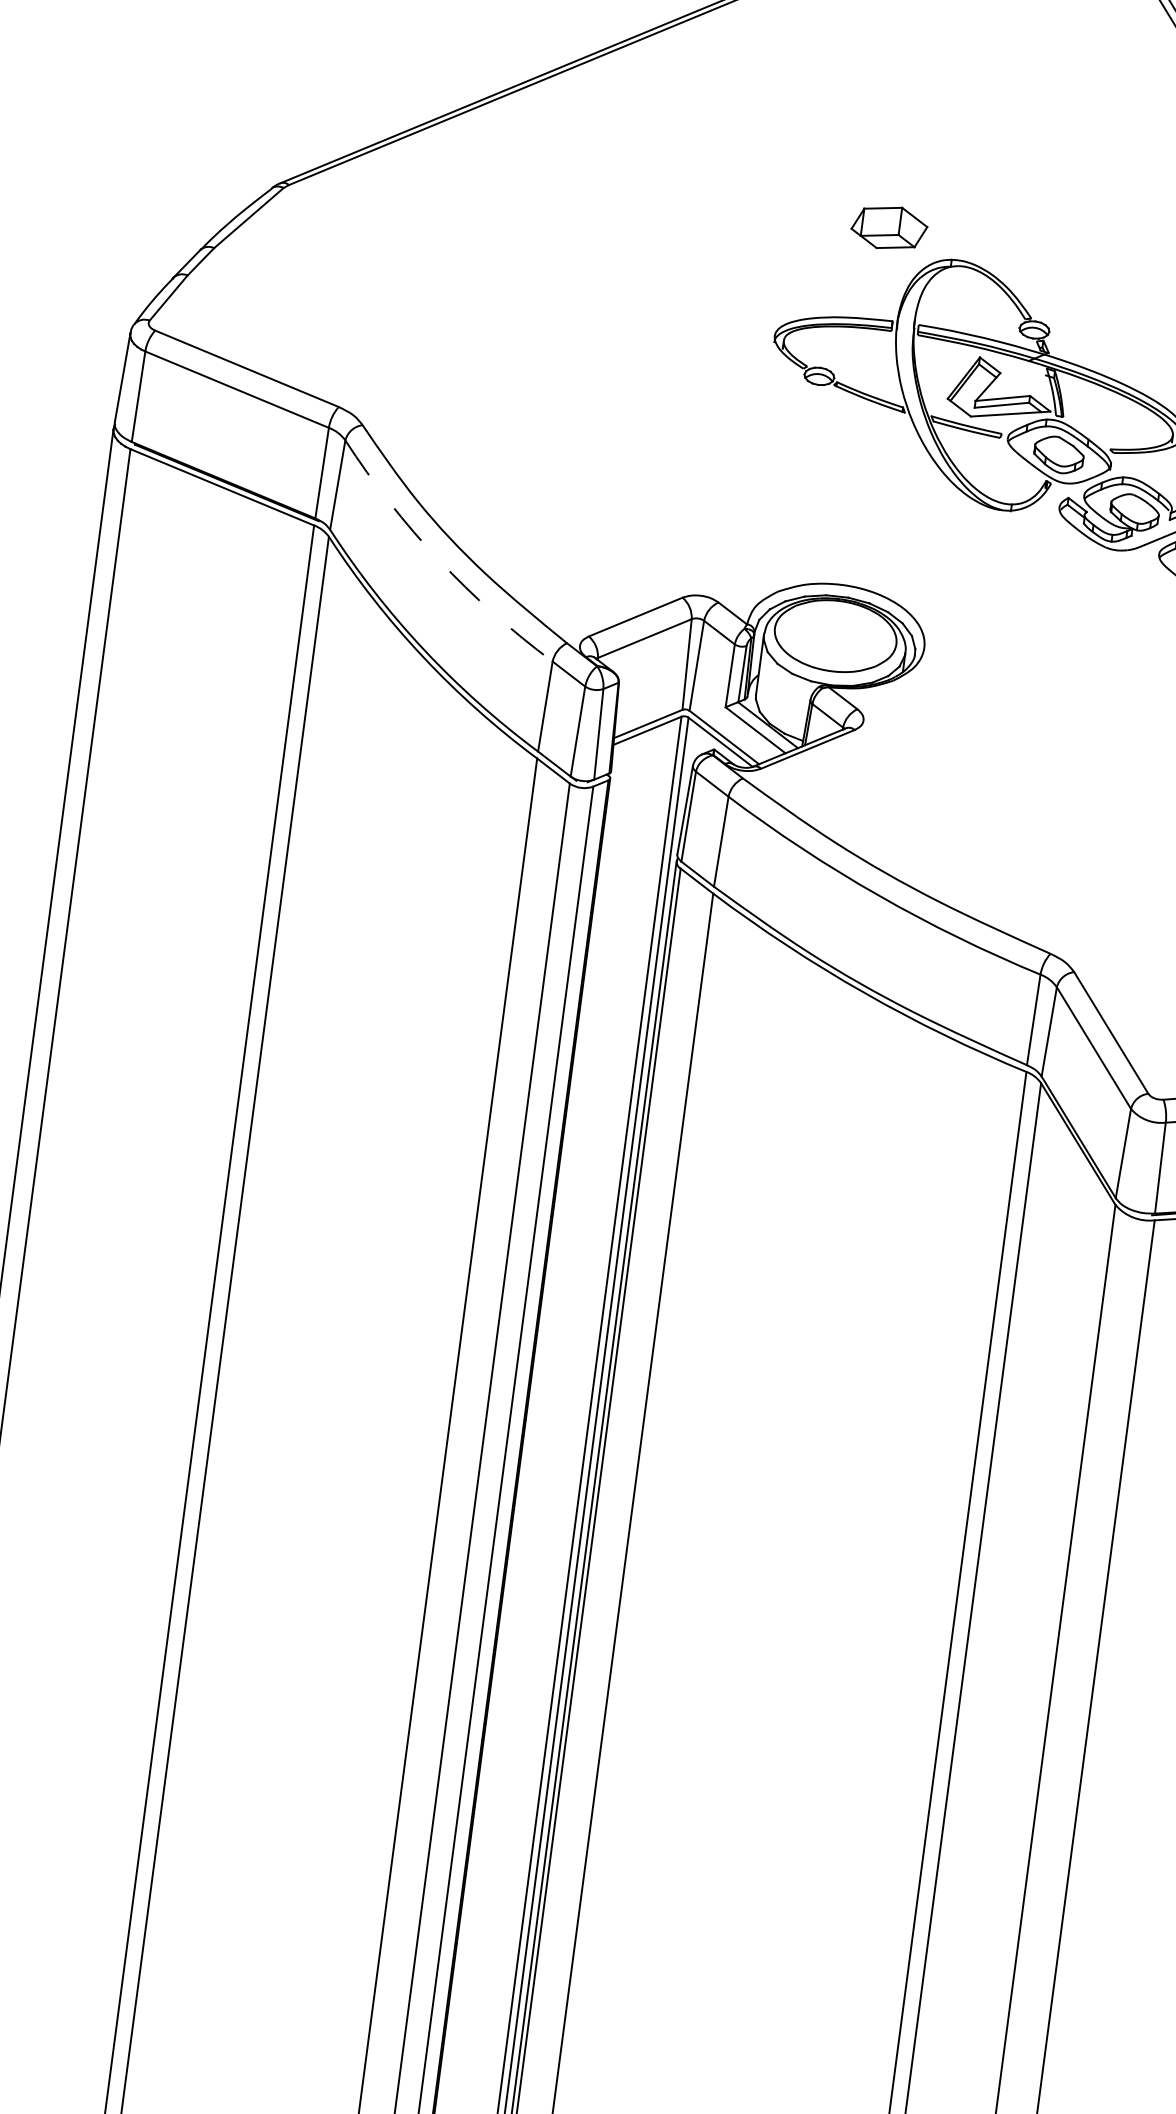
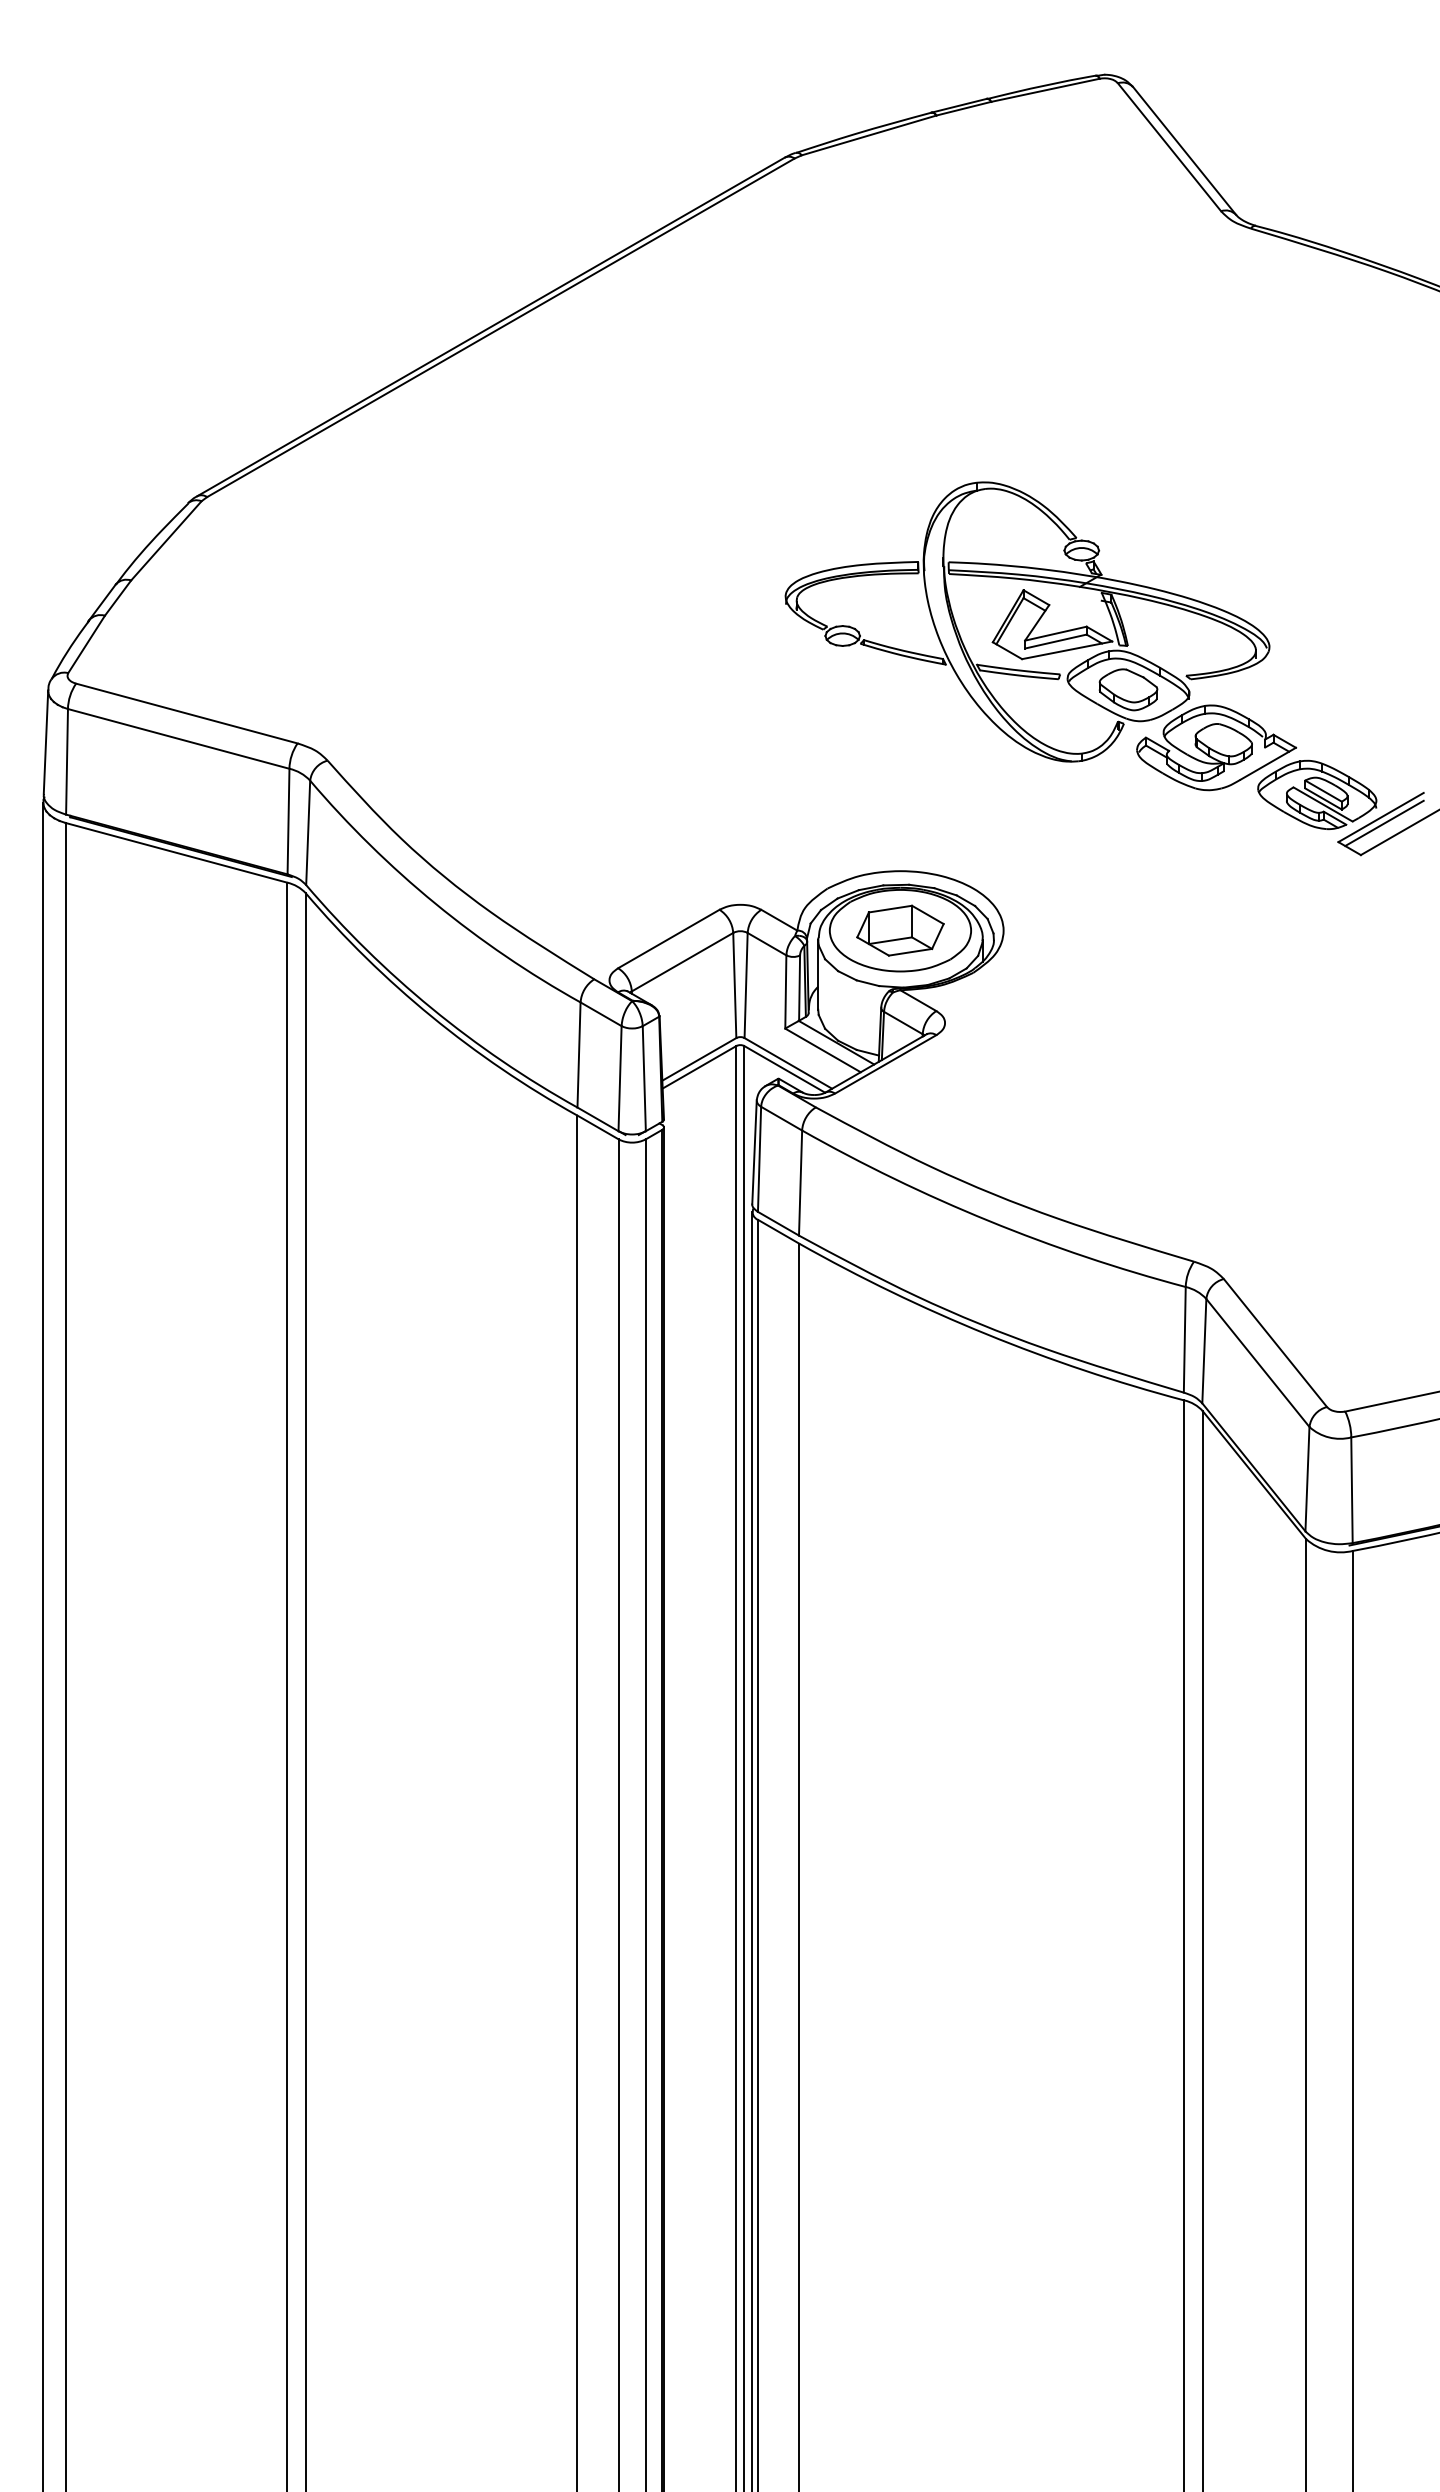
part: (889, 227) -> (900, 930), moved
arc: (439, 560) -> (435, 903), dashed -> solid

